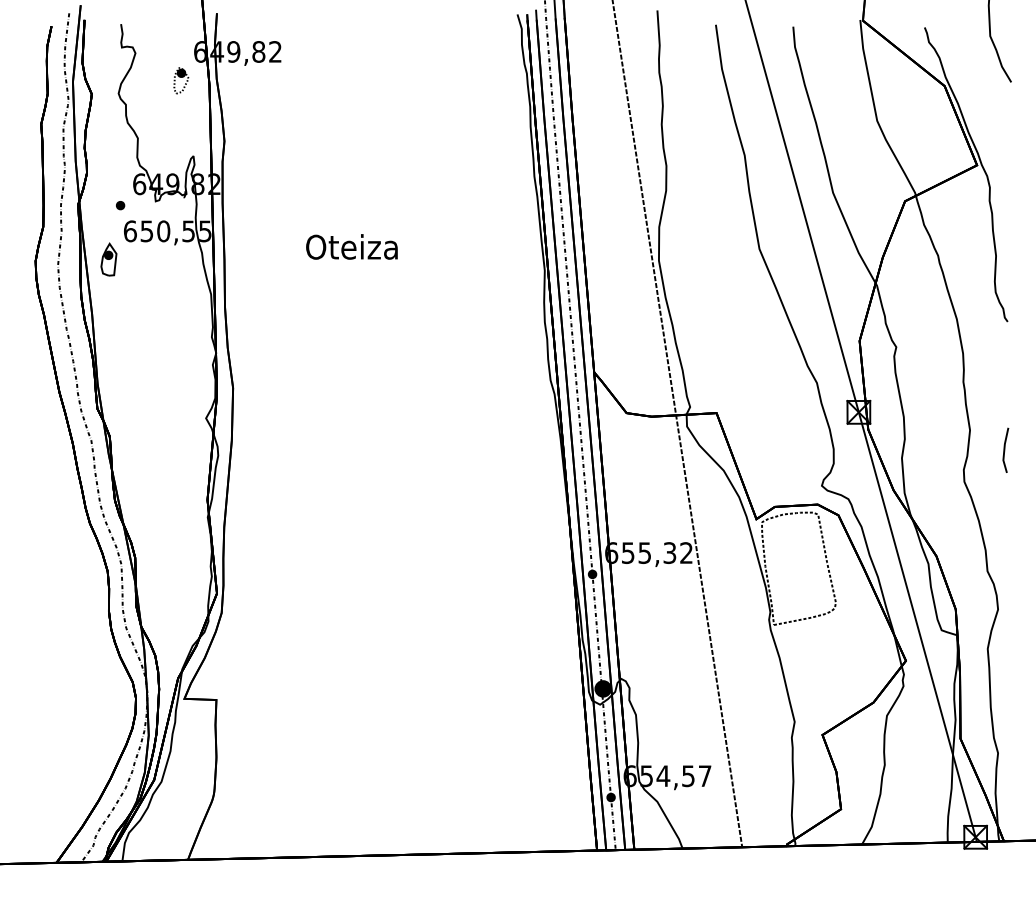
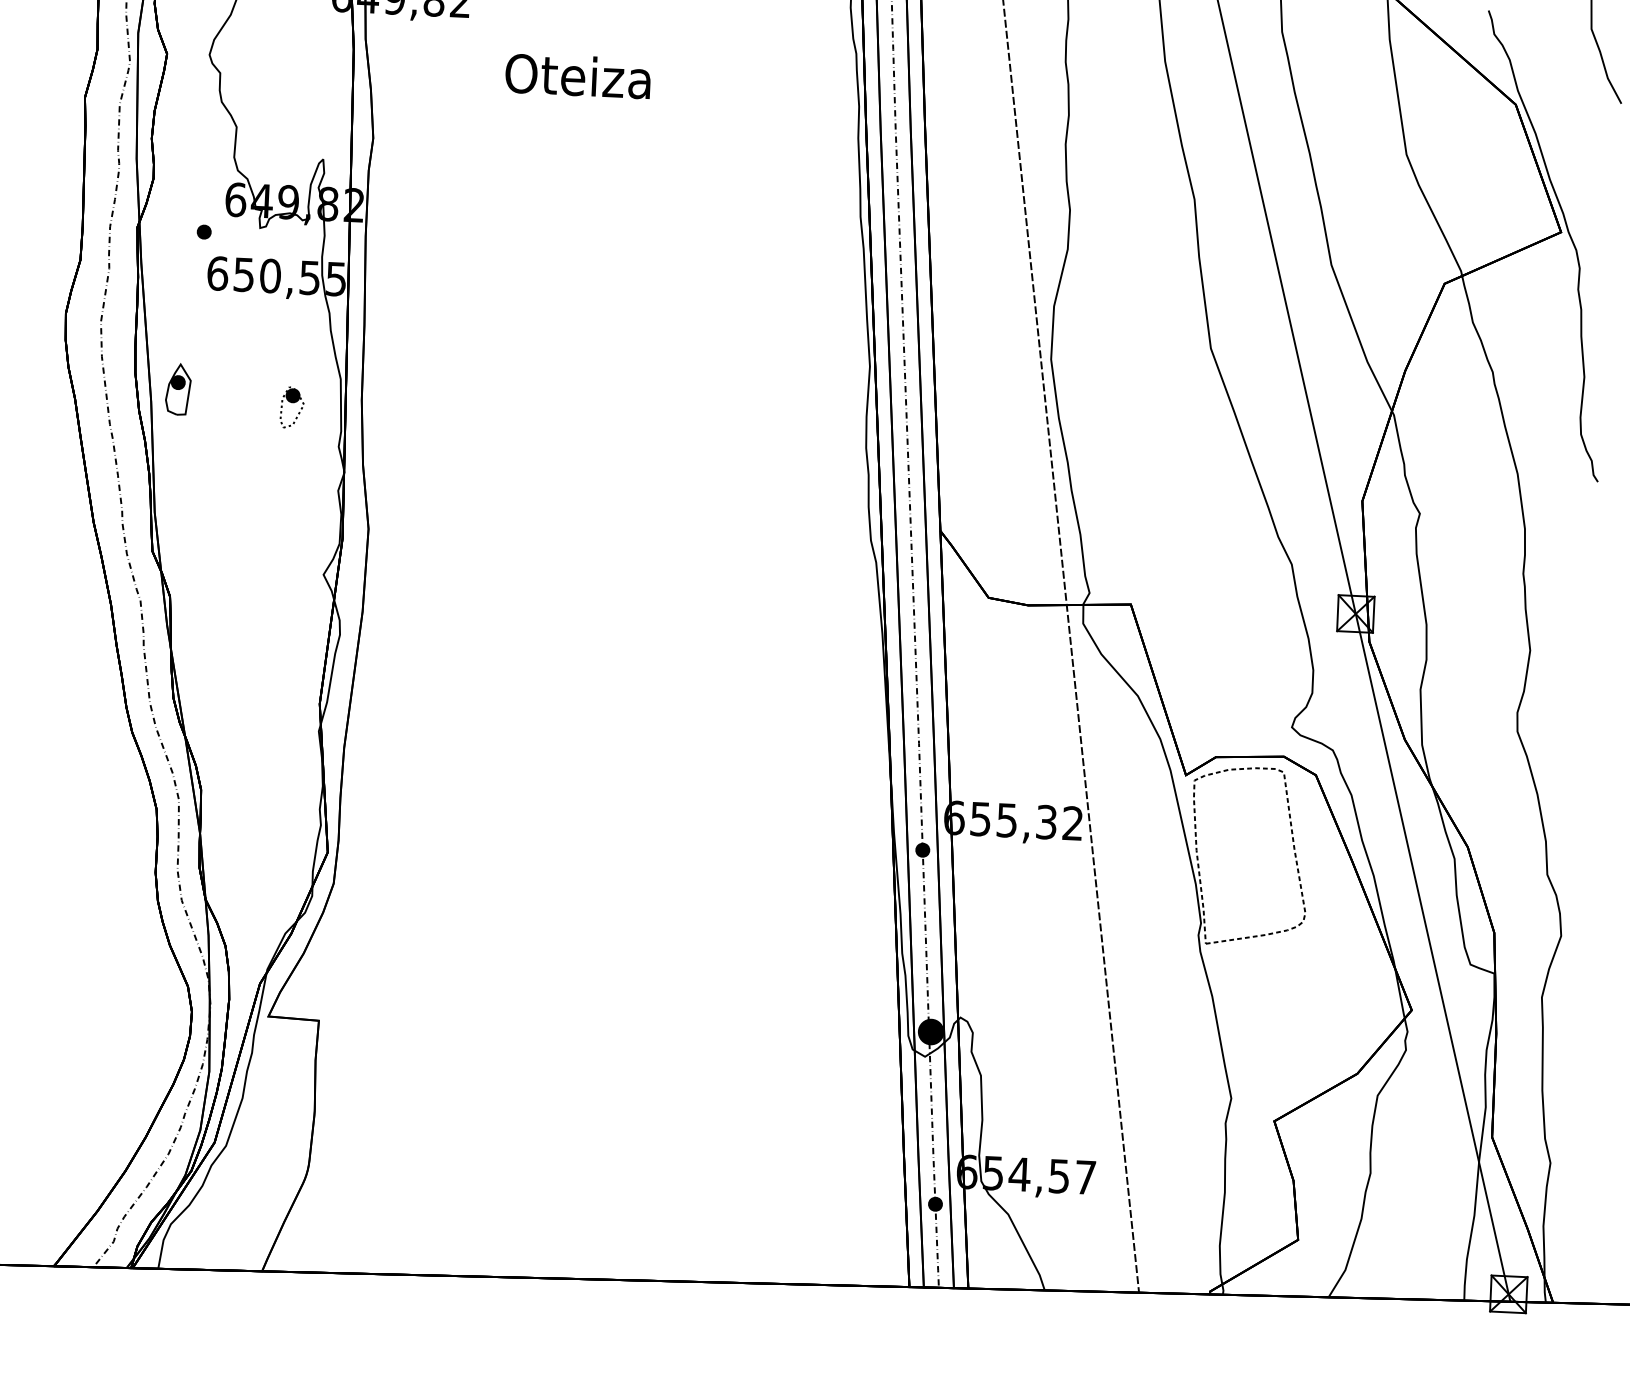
part: (181, 80) -> (292, 407), moved
text: (351, 246) -> (577, 75), moved
part: (108, 259) -> (177, 389), moved
line: (1005, 449) -> (1584, 683), removed

